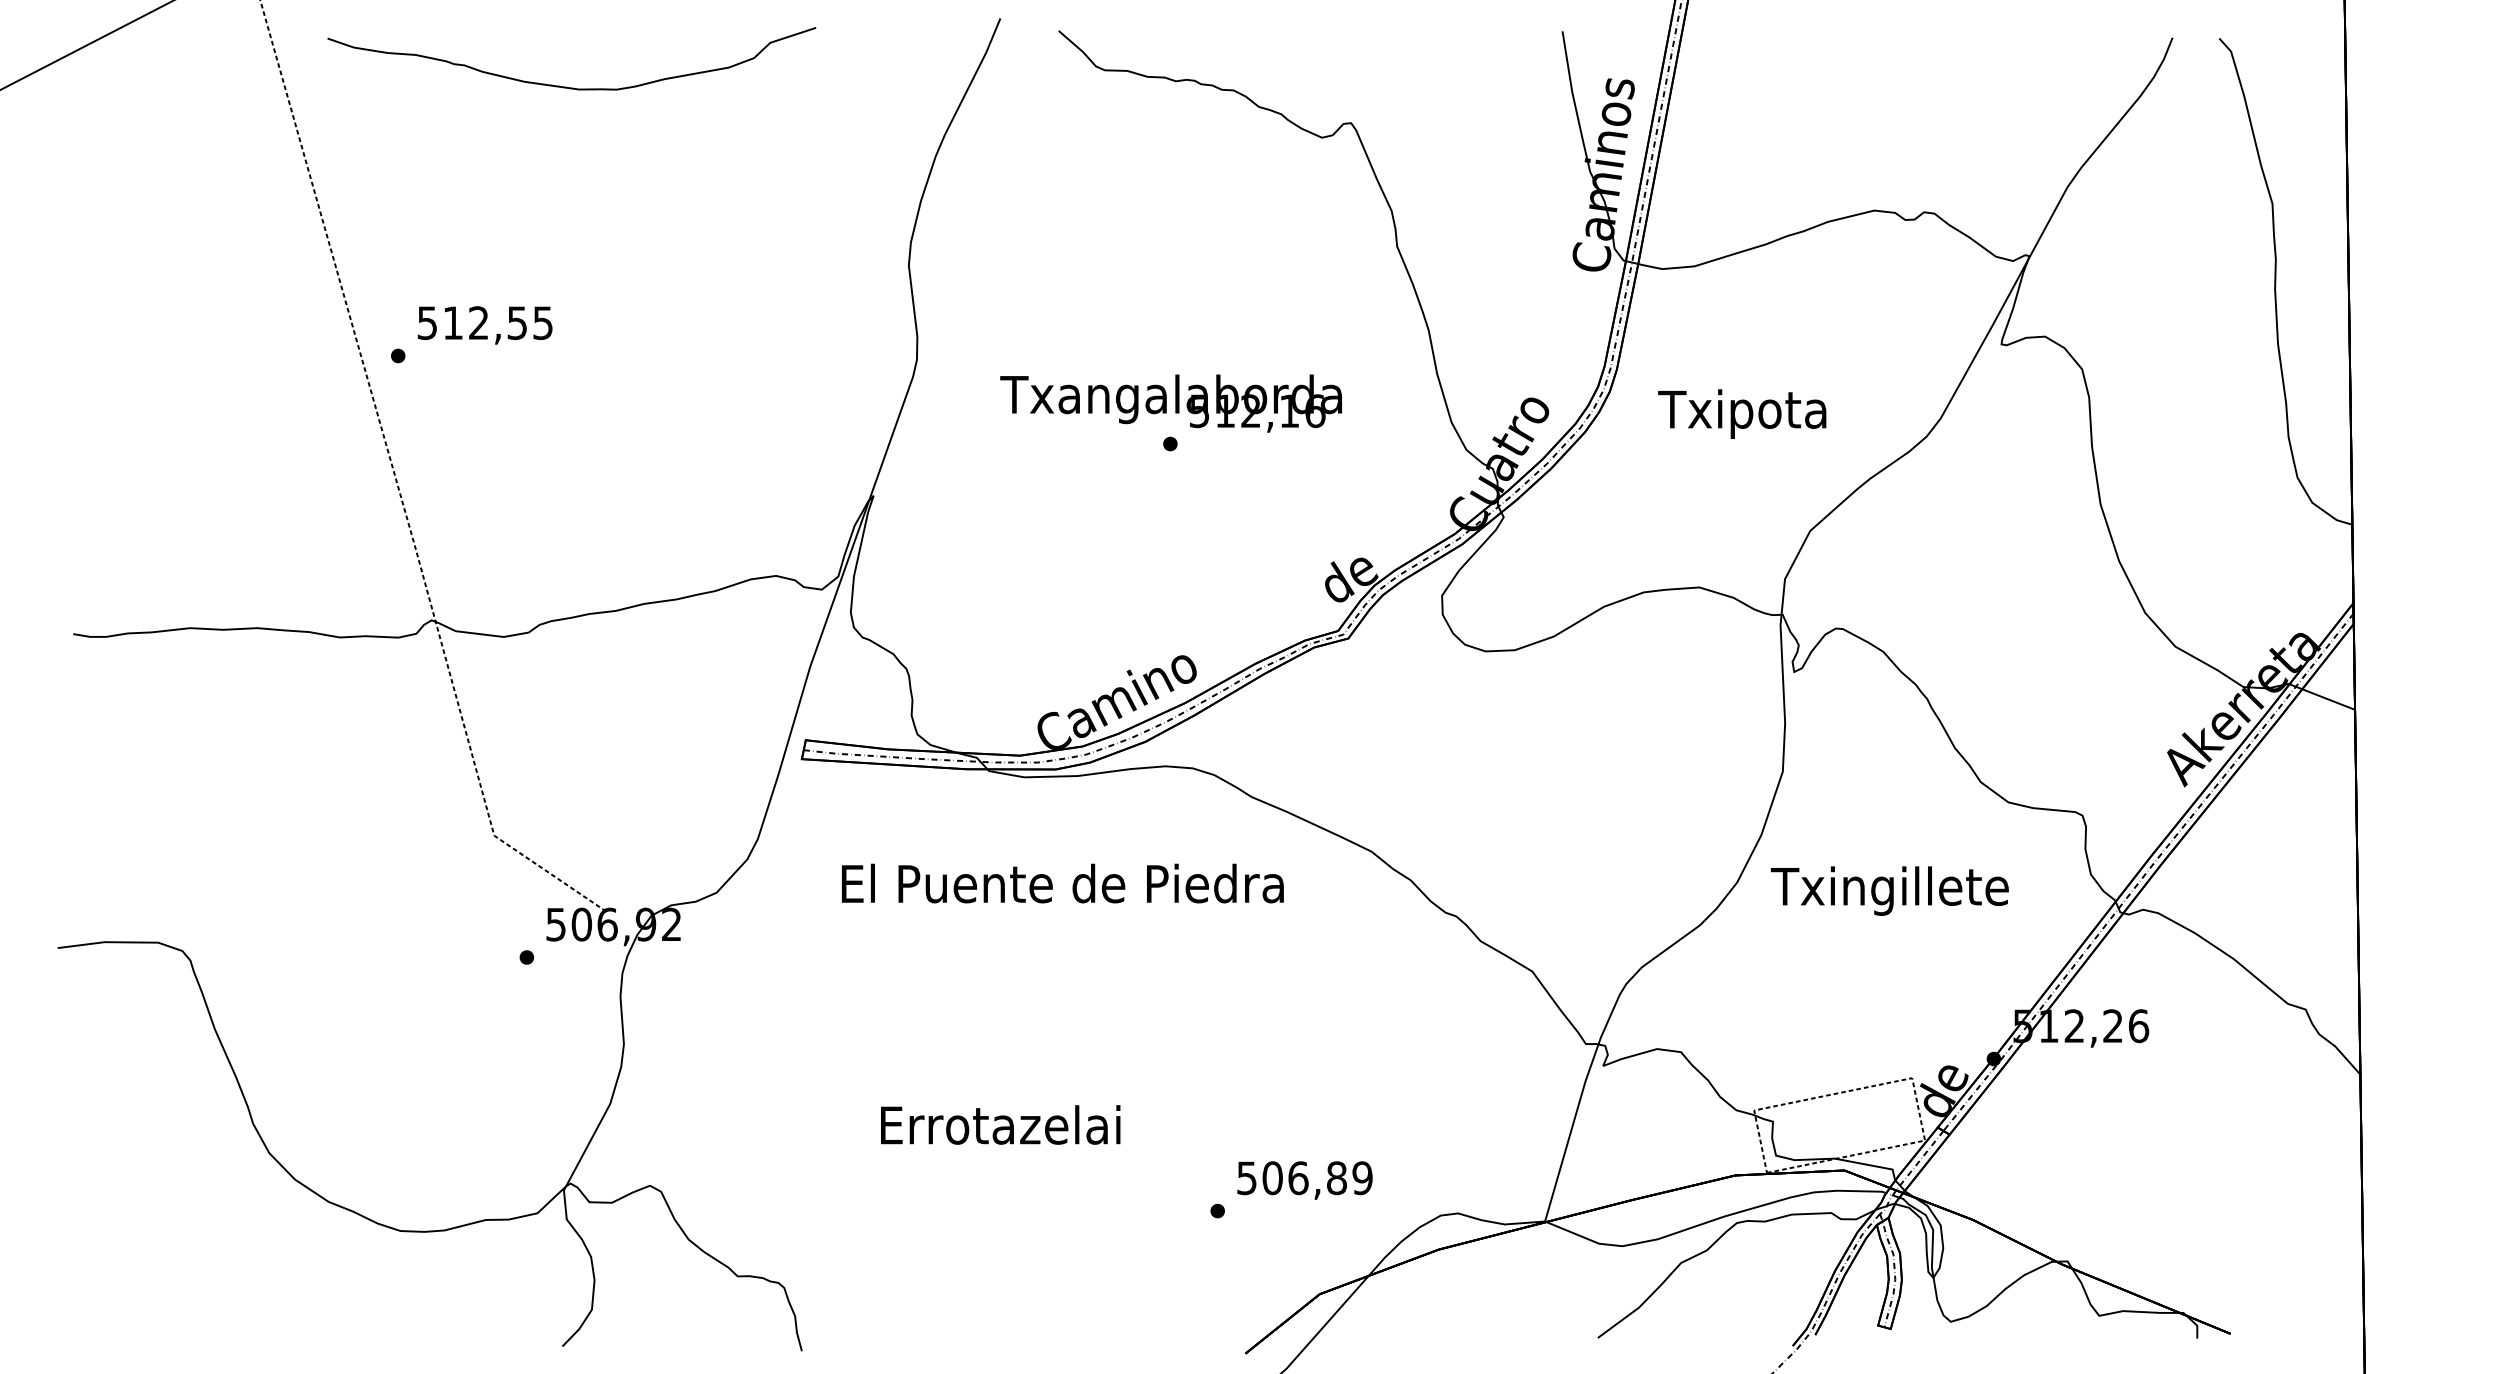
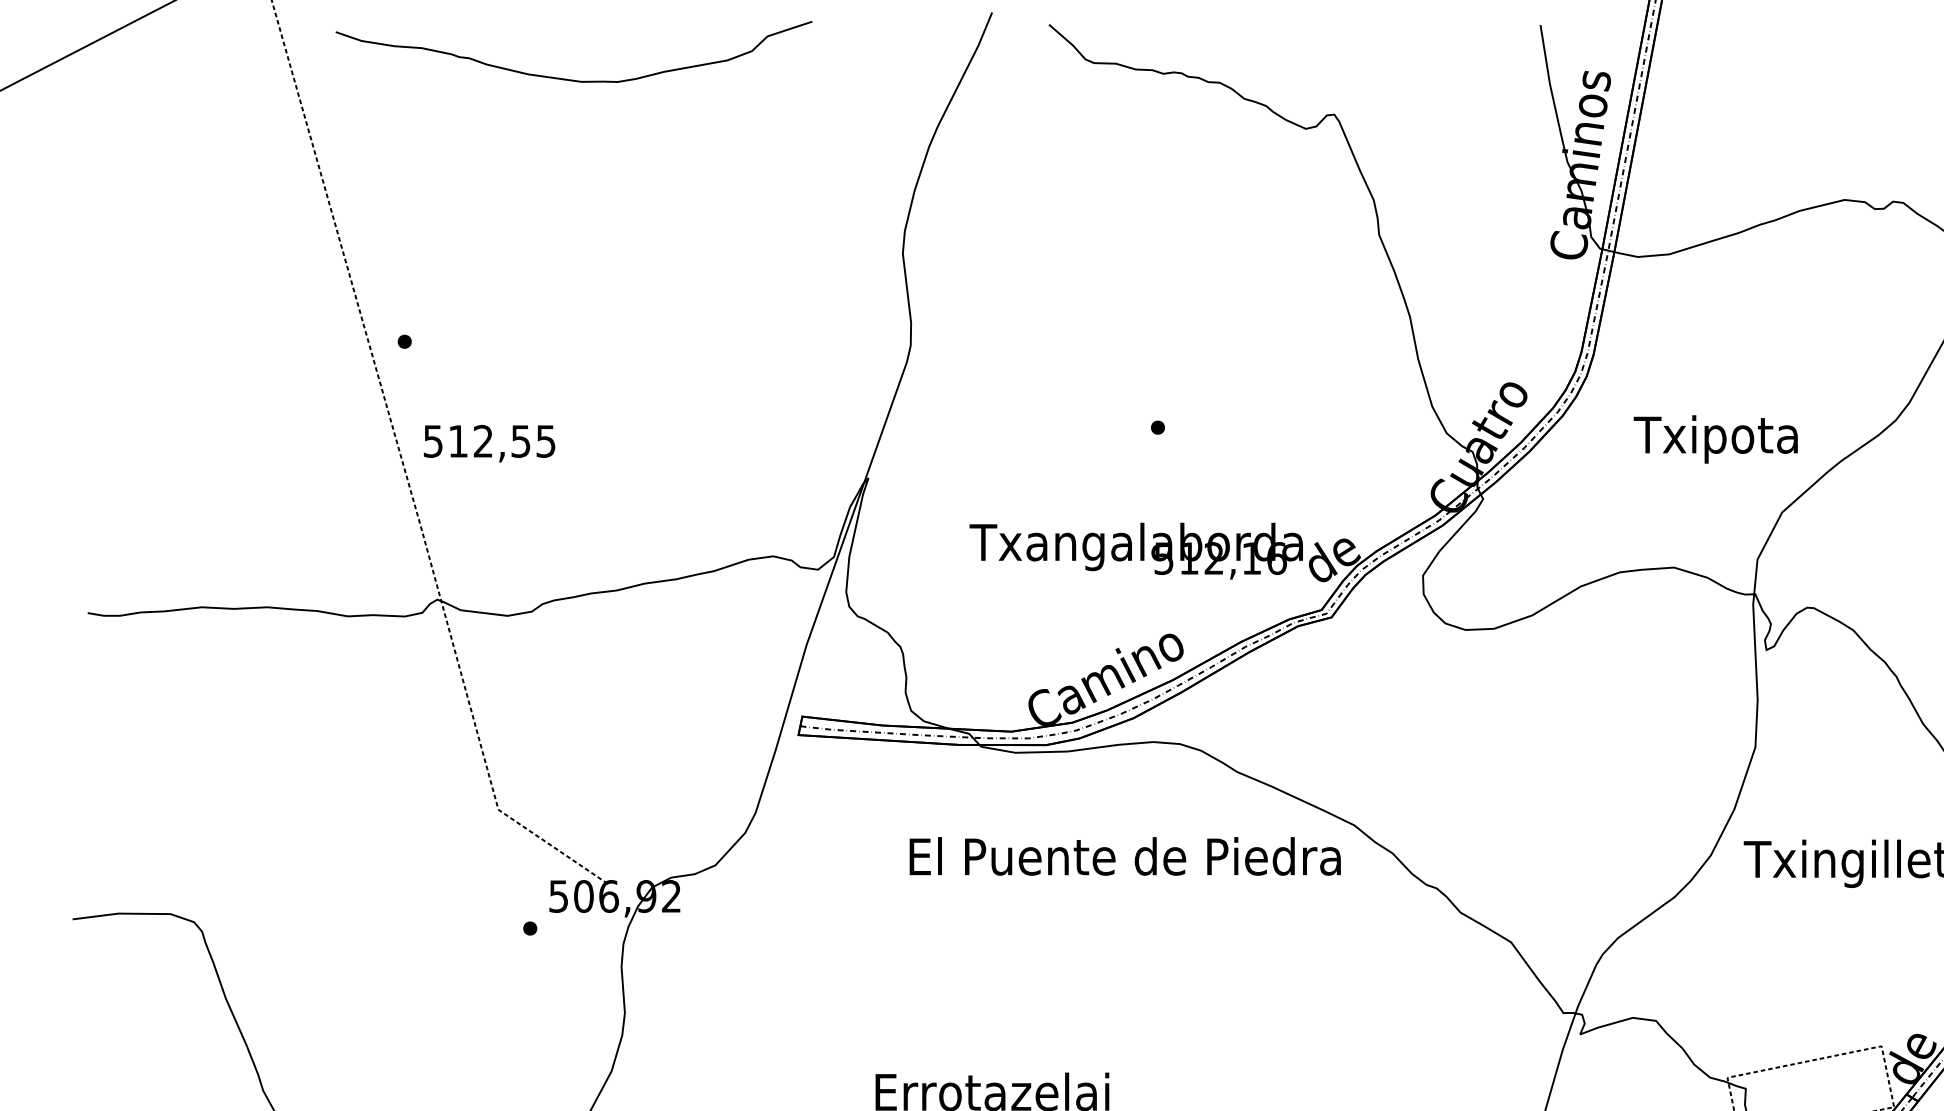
text: (484, 325) -> (488, 443), moved
text: (1170, 403) -> (1135, 551), moved
text: (1742, 413) -> (1716, 438), moved
text: (1062, 883) -> (1124, 856), moved

